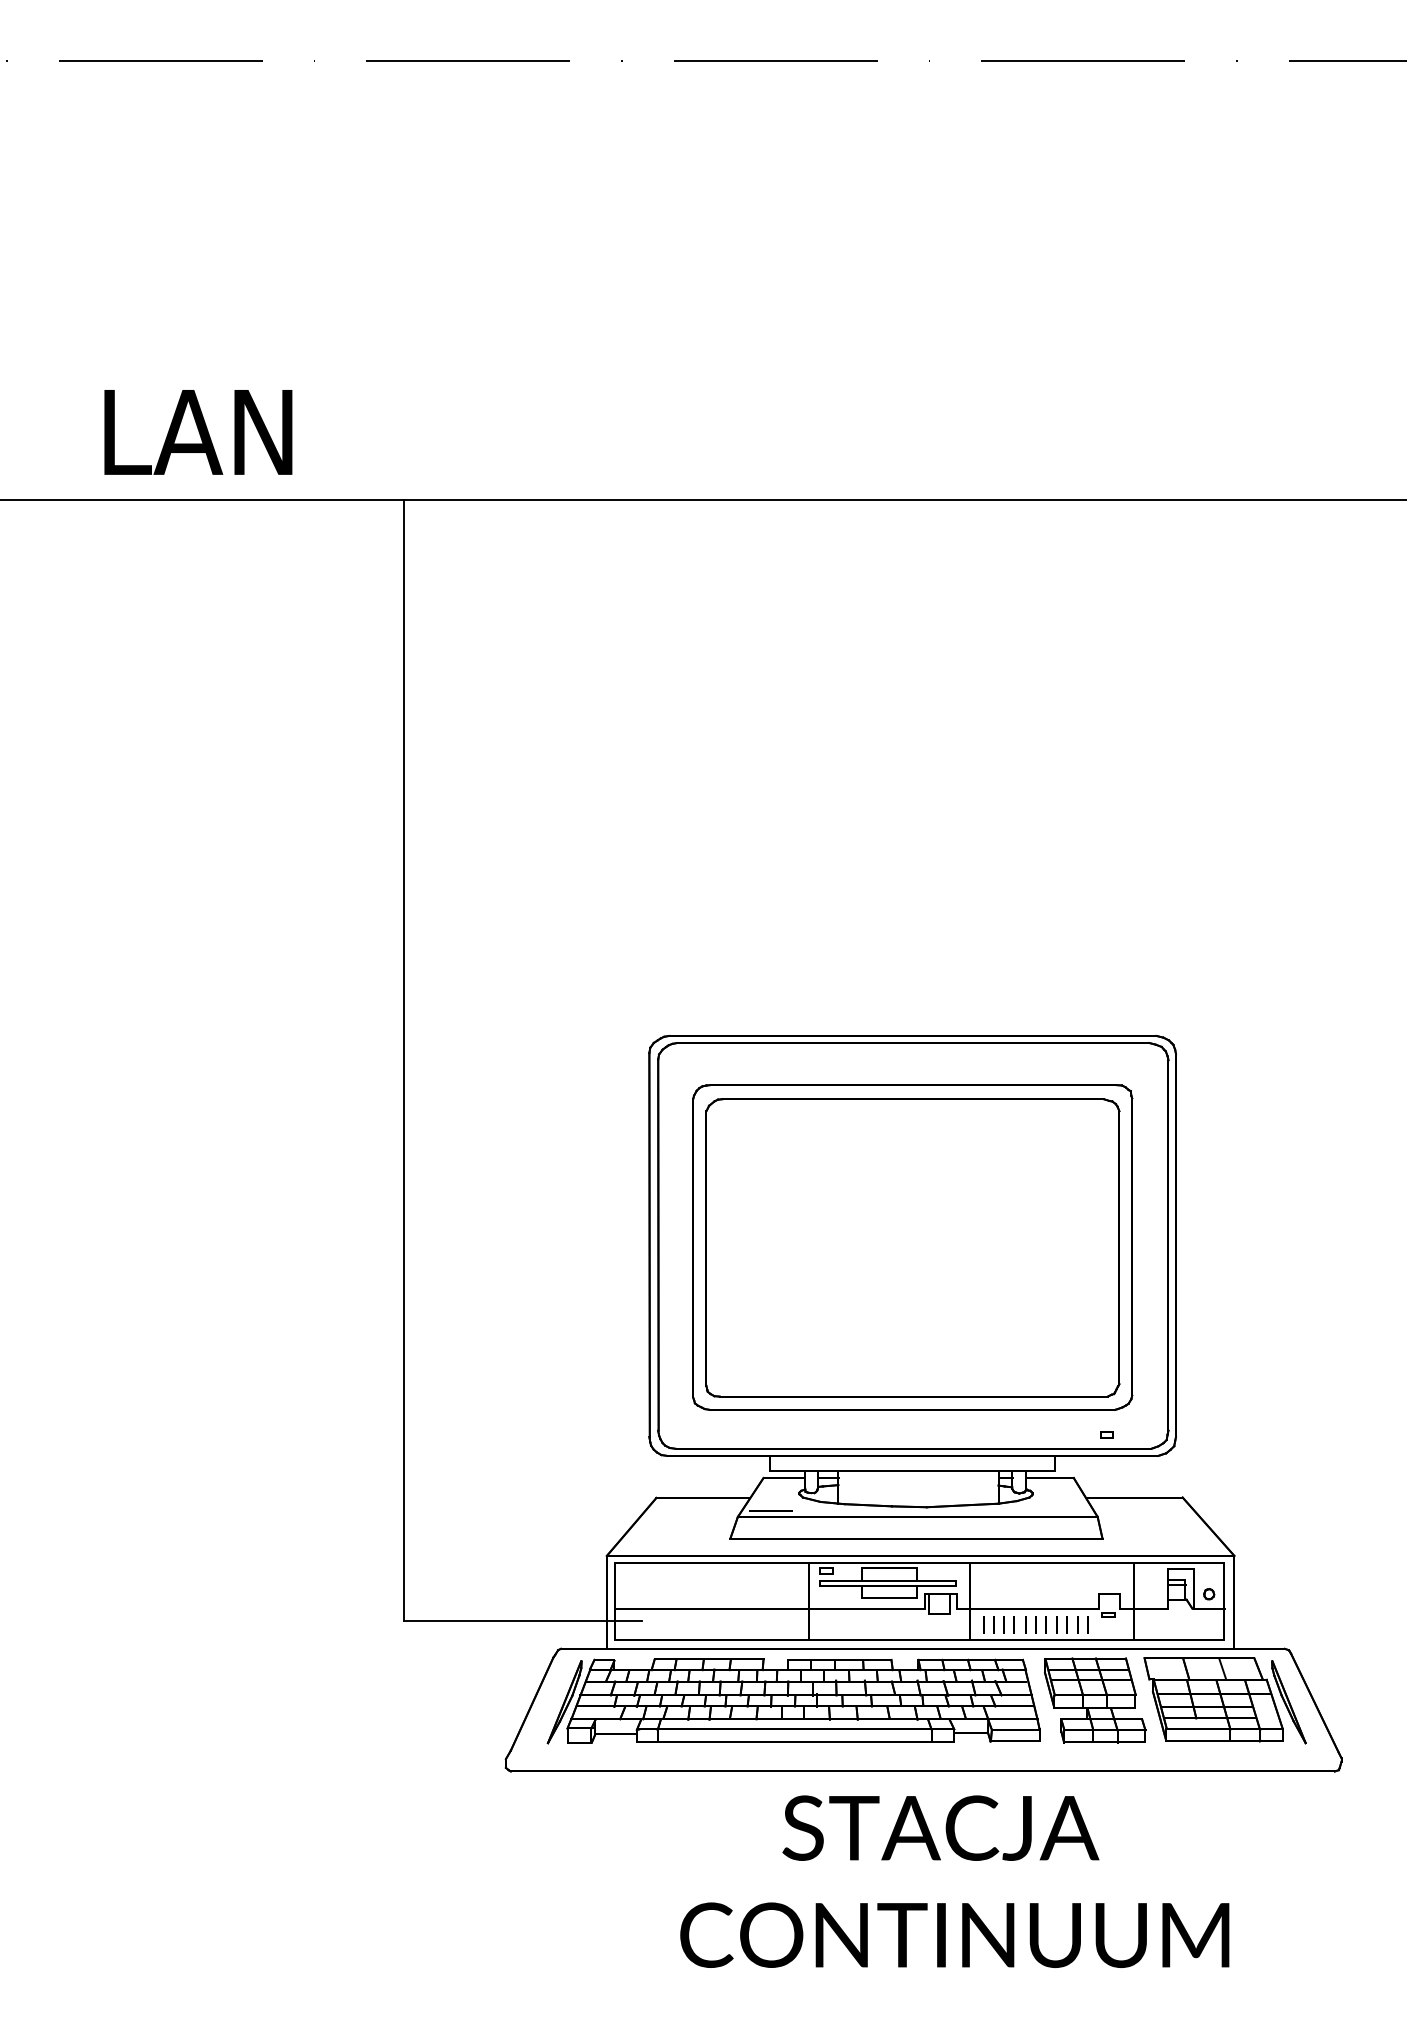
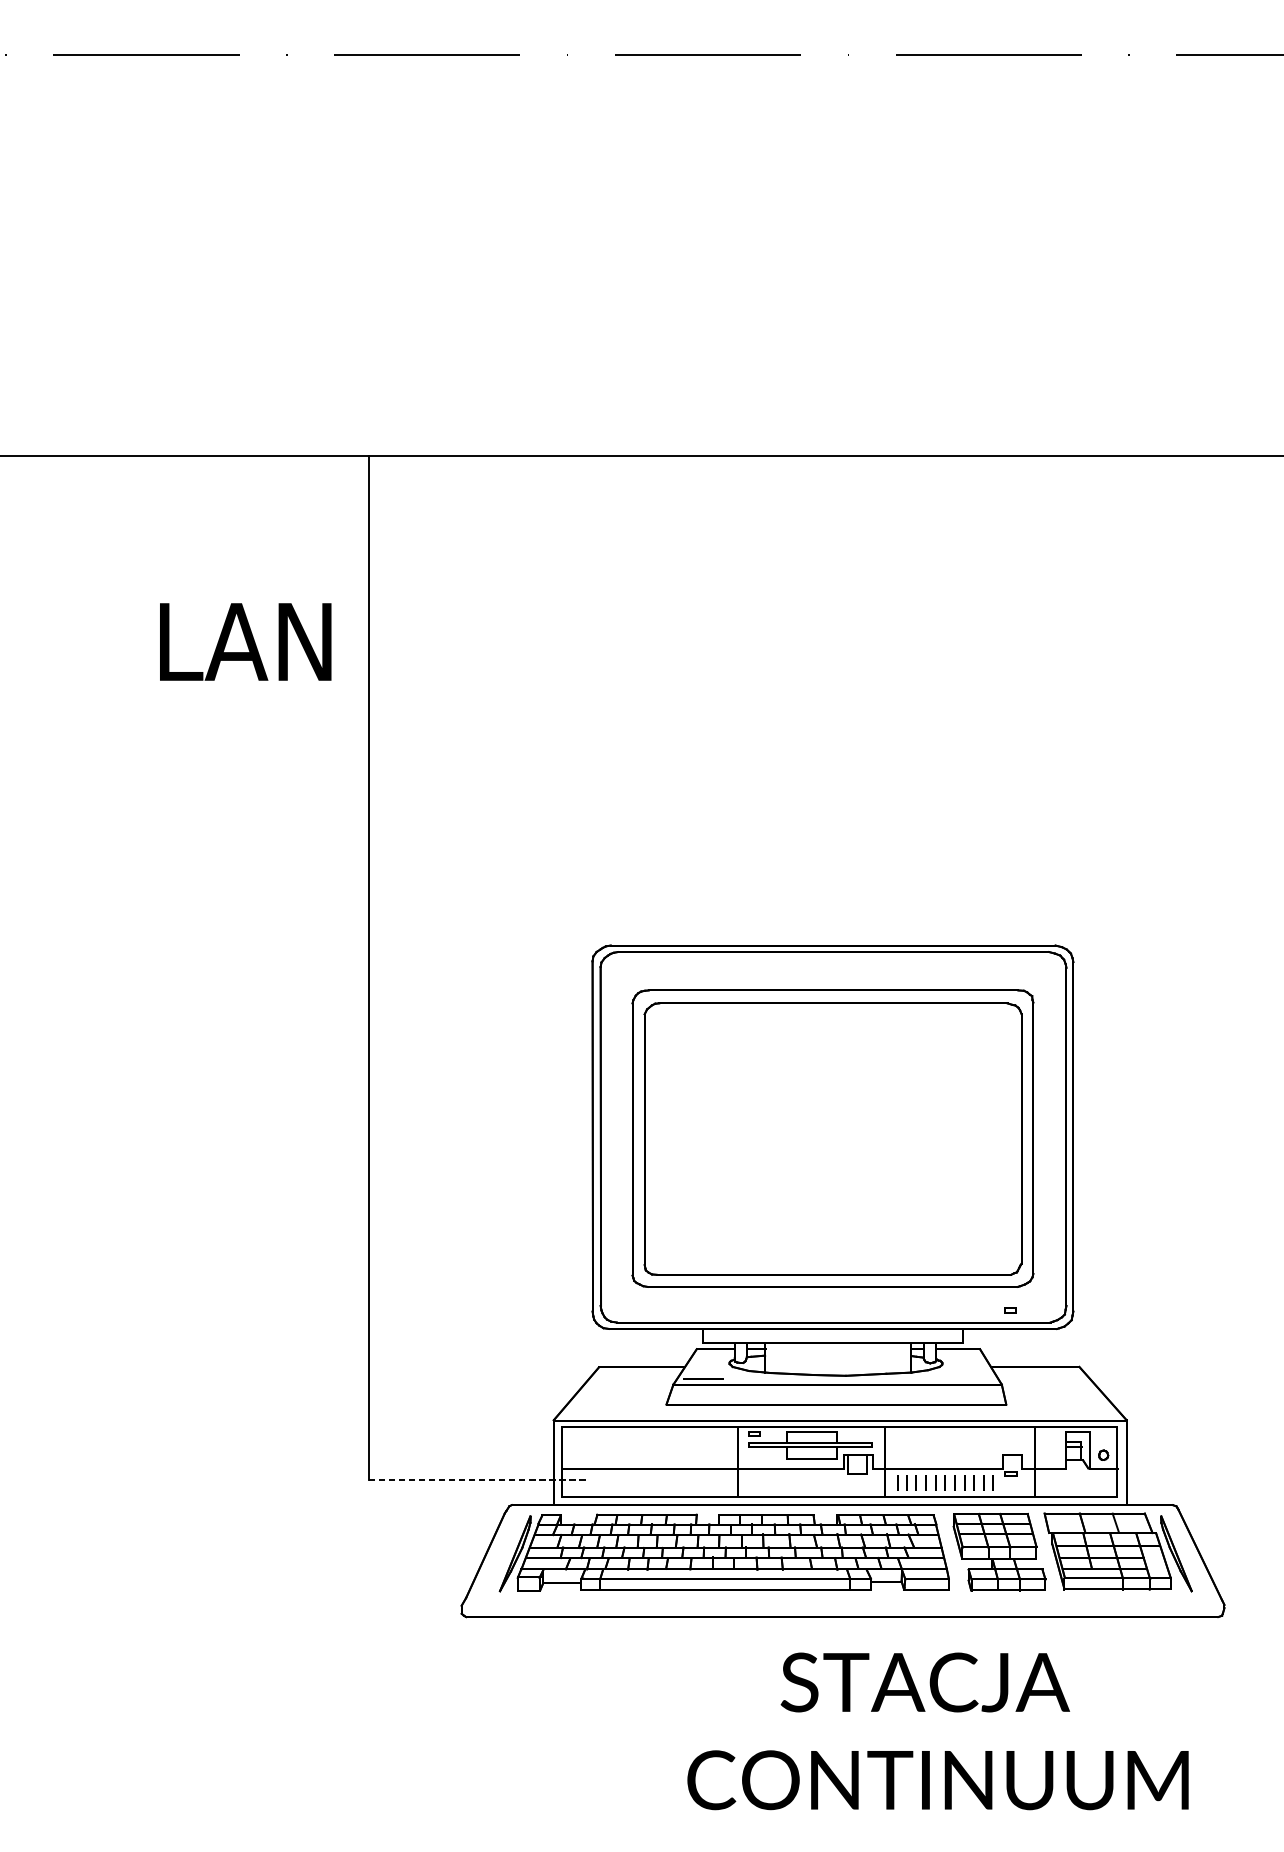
text: (198, 432) -> (245, 642), moved
line: (522, 1621) -> (476, 1480), solid -> dashed
text: (954, 1881) -> (937, 1731), moved

